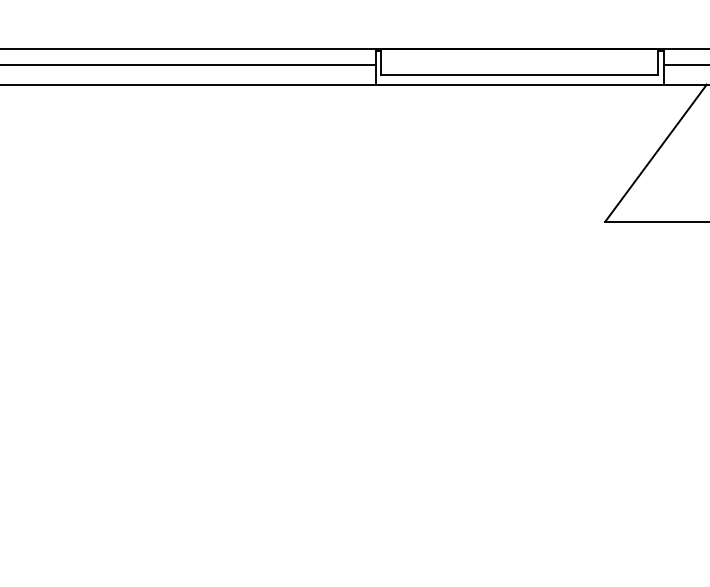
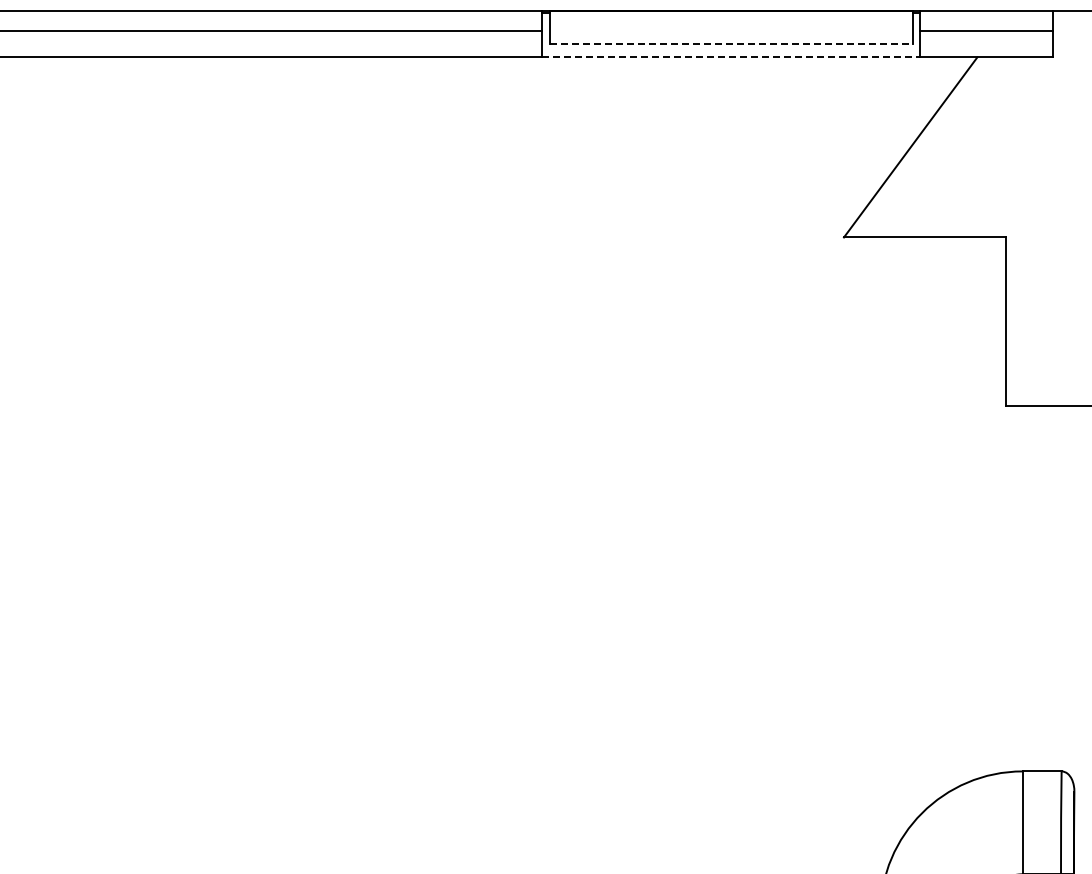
line: (519, 74) -> (731, 44), solid -> dashed
line: (519, 84) -> (731, 57), solid -> dashed

